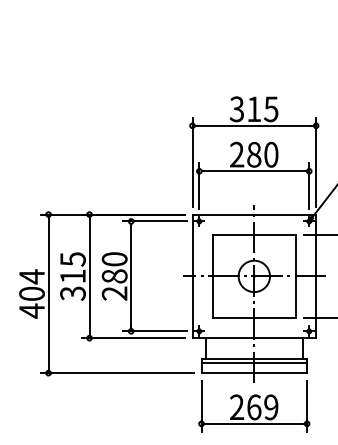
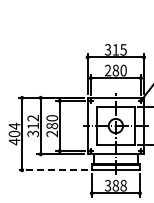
text: (73, 259) -> (33, 118), 315 -> 312
line: (117, 373) -> (53, 170), solid -> dashed
text: (253, 406) -> (115, 185), 269 -> 388

